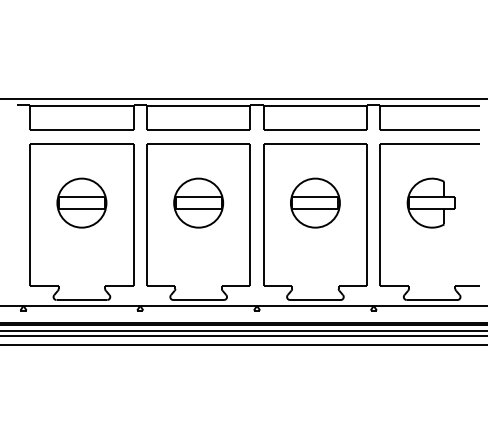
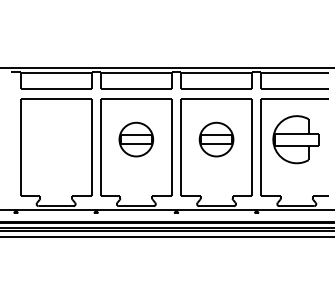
part: (81, 202) -> (55, 139), removed
part: (431, 202) -> (296, 139), size x1.4

